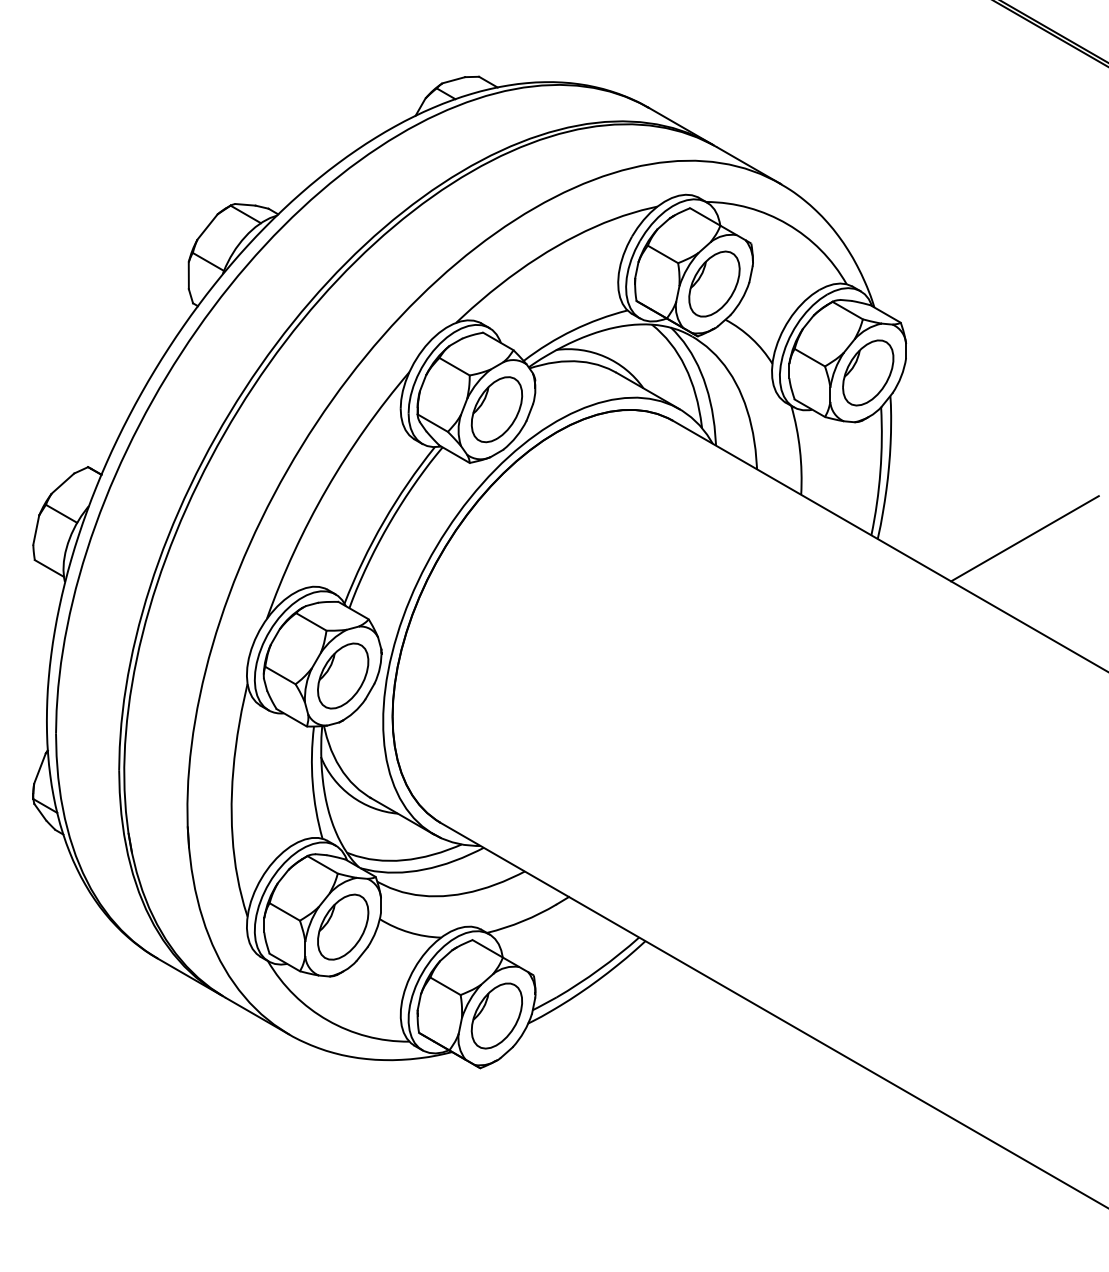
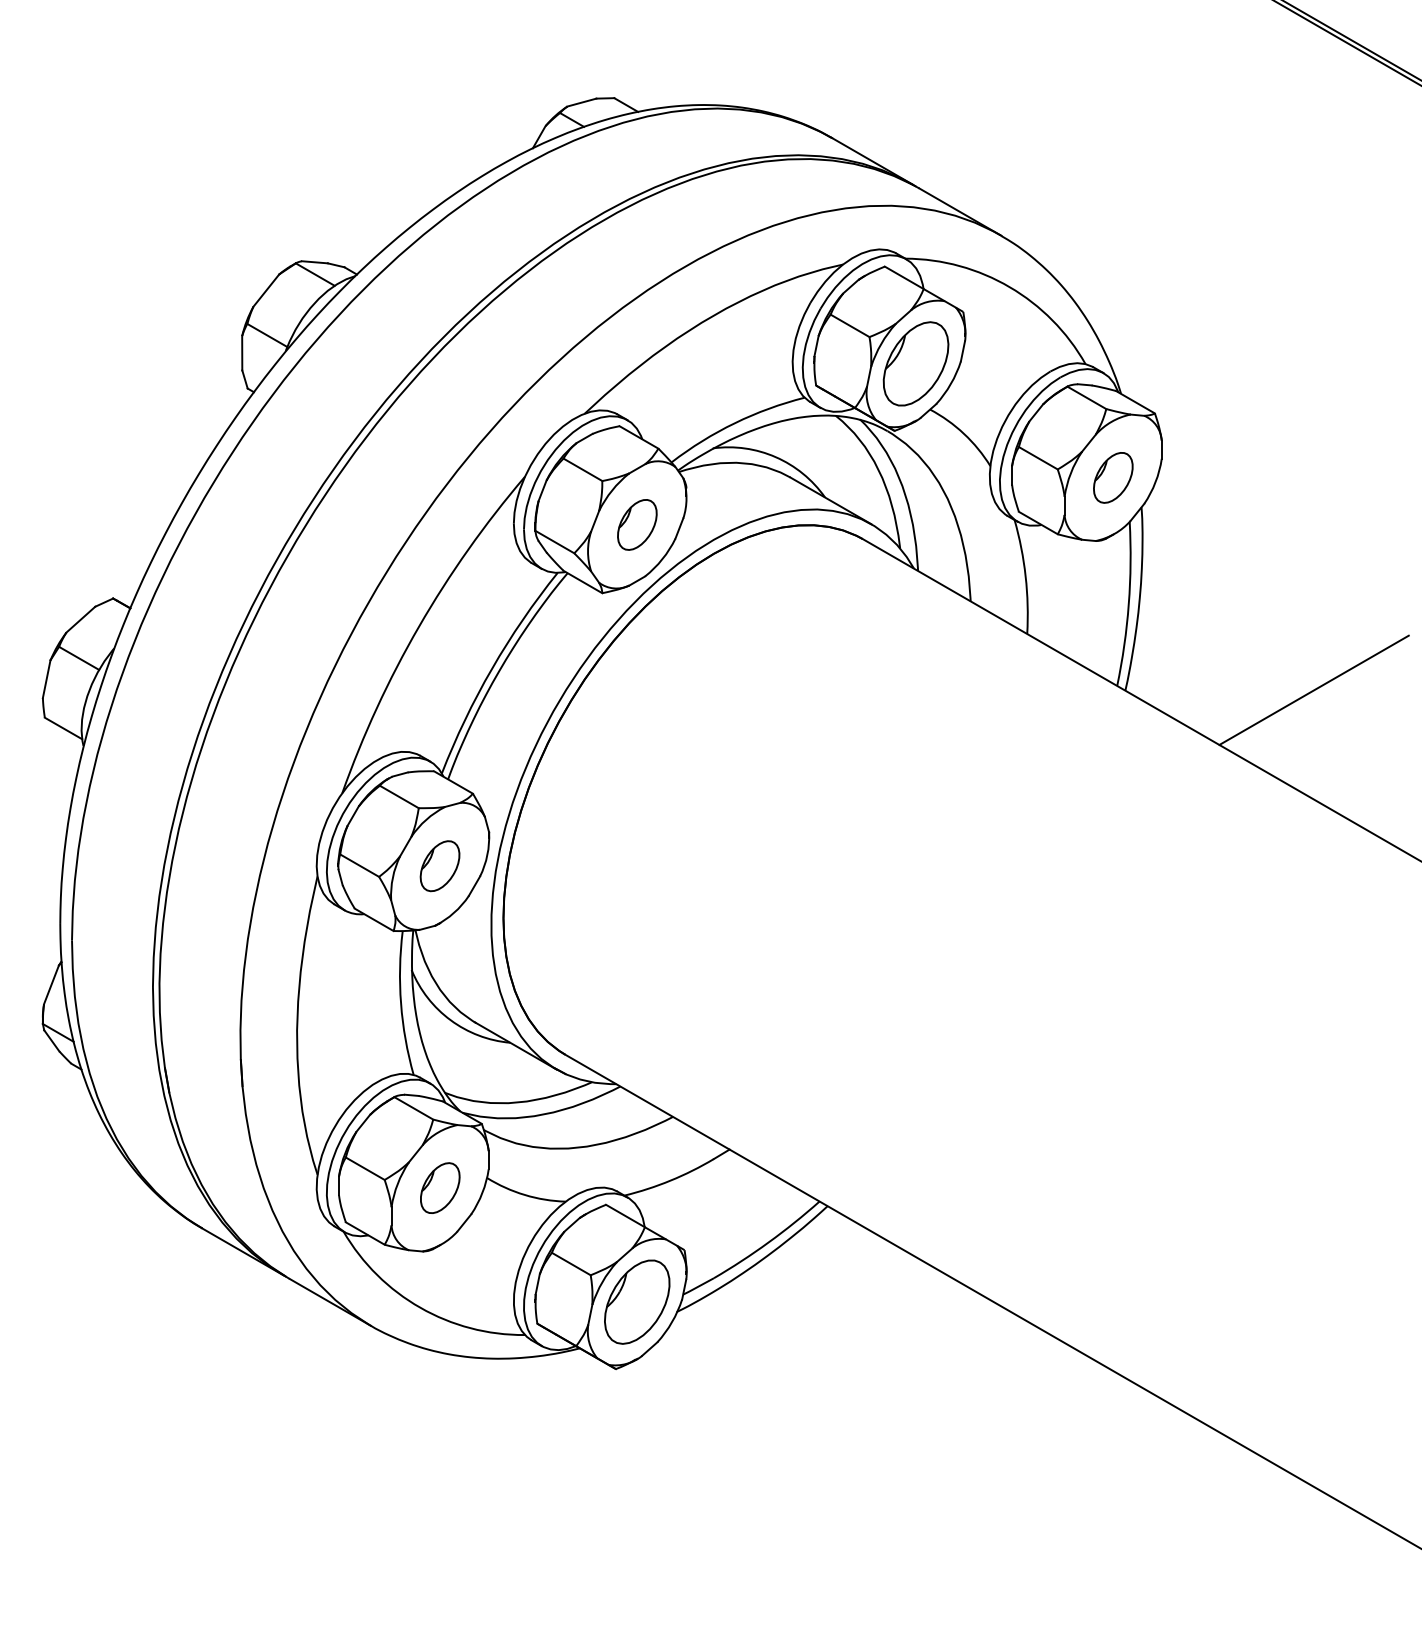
part: (868, 372) -> (1113, 477), size x0.6
part: (497, 409) -> (637, 524), size x0.6
part: (342, 675) -> (439, 865), size x0.6
part: (343, 926) -> (440, 1187), size x0.6

